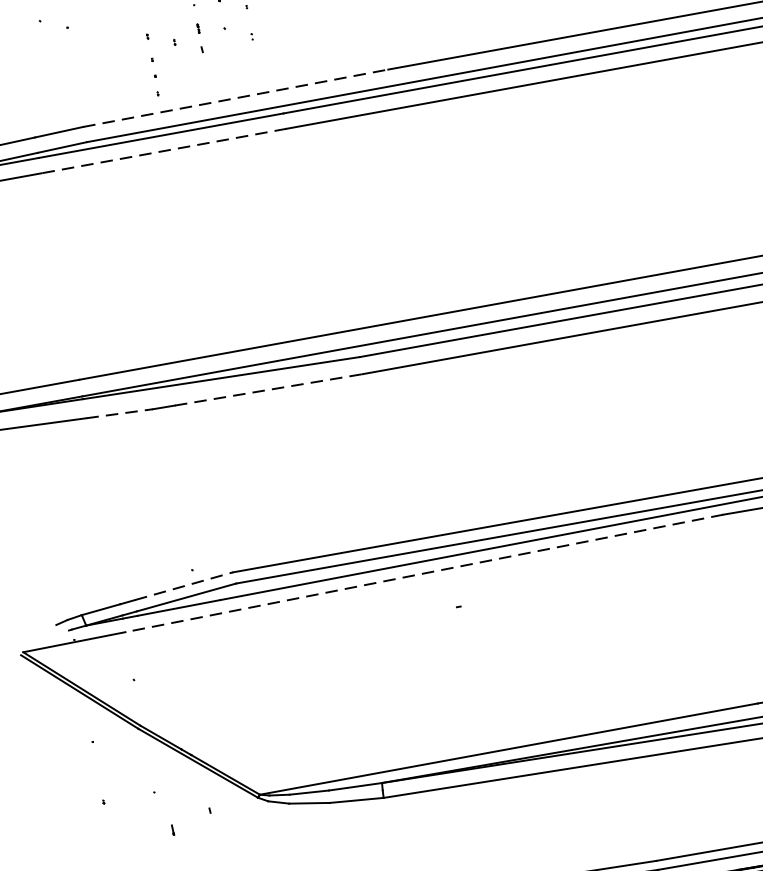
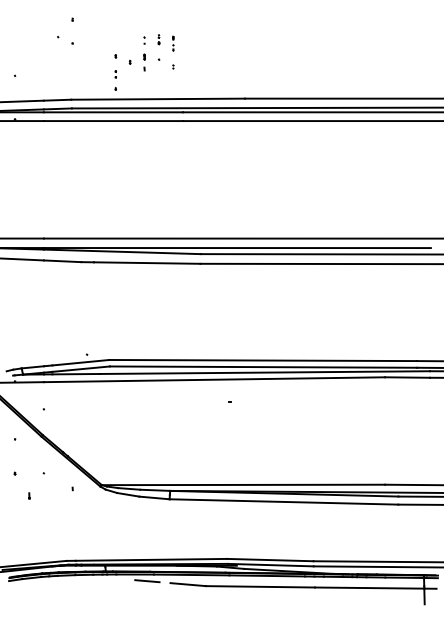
part: (152, 68) -> (115, 74), size x0.62
line: (236, 98) -> (158, 99), dashed -> solid
line: (164, 151) -> (113, 121), dashed -> solid
line: (269, 390) -> (147, 263), dashed -> solid
line: (119, 414) -> (62, 261), dashed -> solid
line: (424, 573) -> (214, 379), dashed -> solid
line: (183, 585) -> (80, 362), dashed -> solid
part: (173, 829) -> (29, 495), moved

